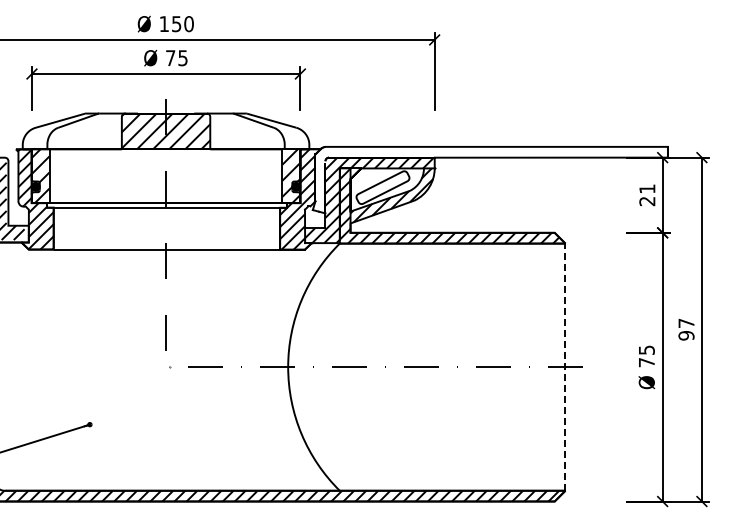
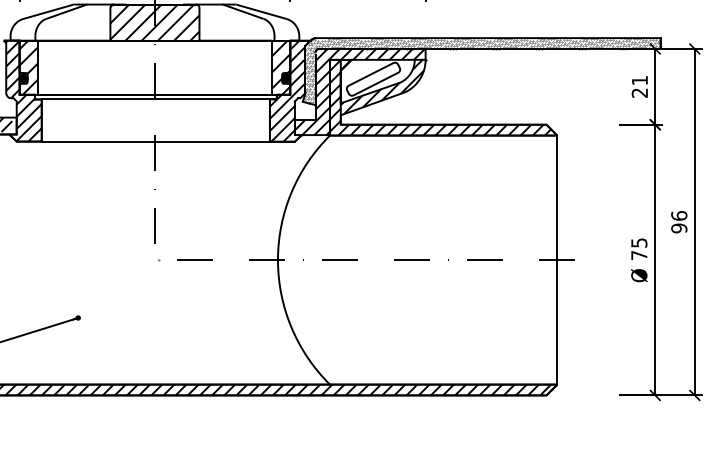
hatch: (489, 179) -> (480, 71), added
text: (686, 323) -> (679, 216), 97 -> 96
line: (565, 367) -> (557, 260), dashed -> solid

